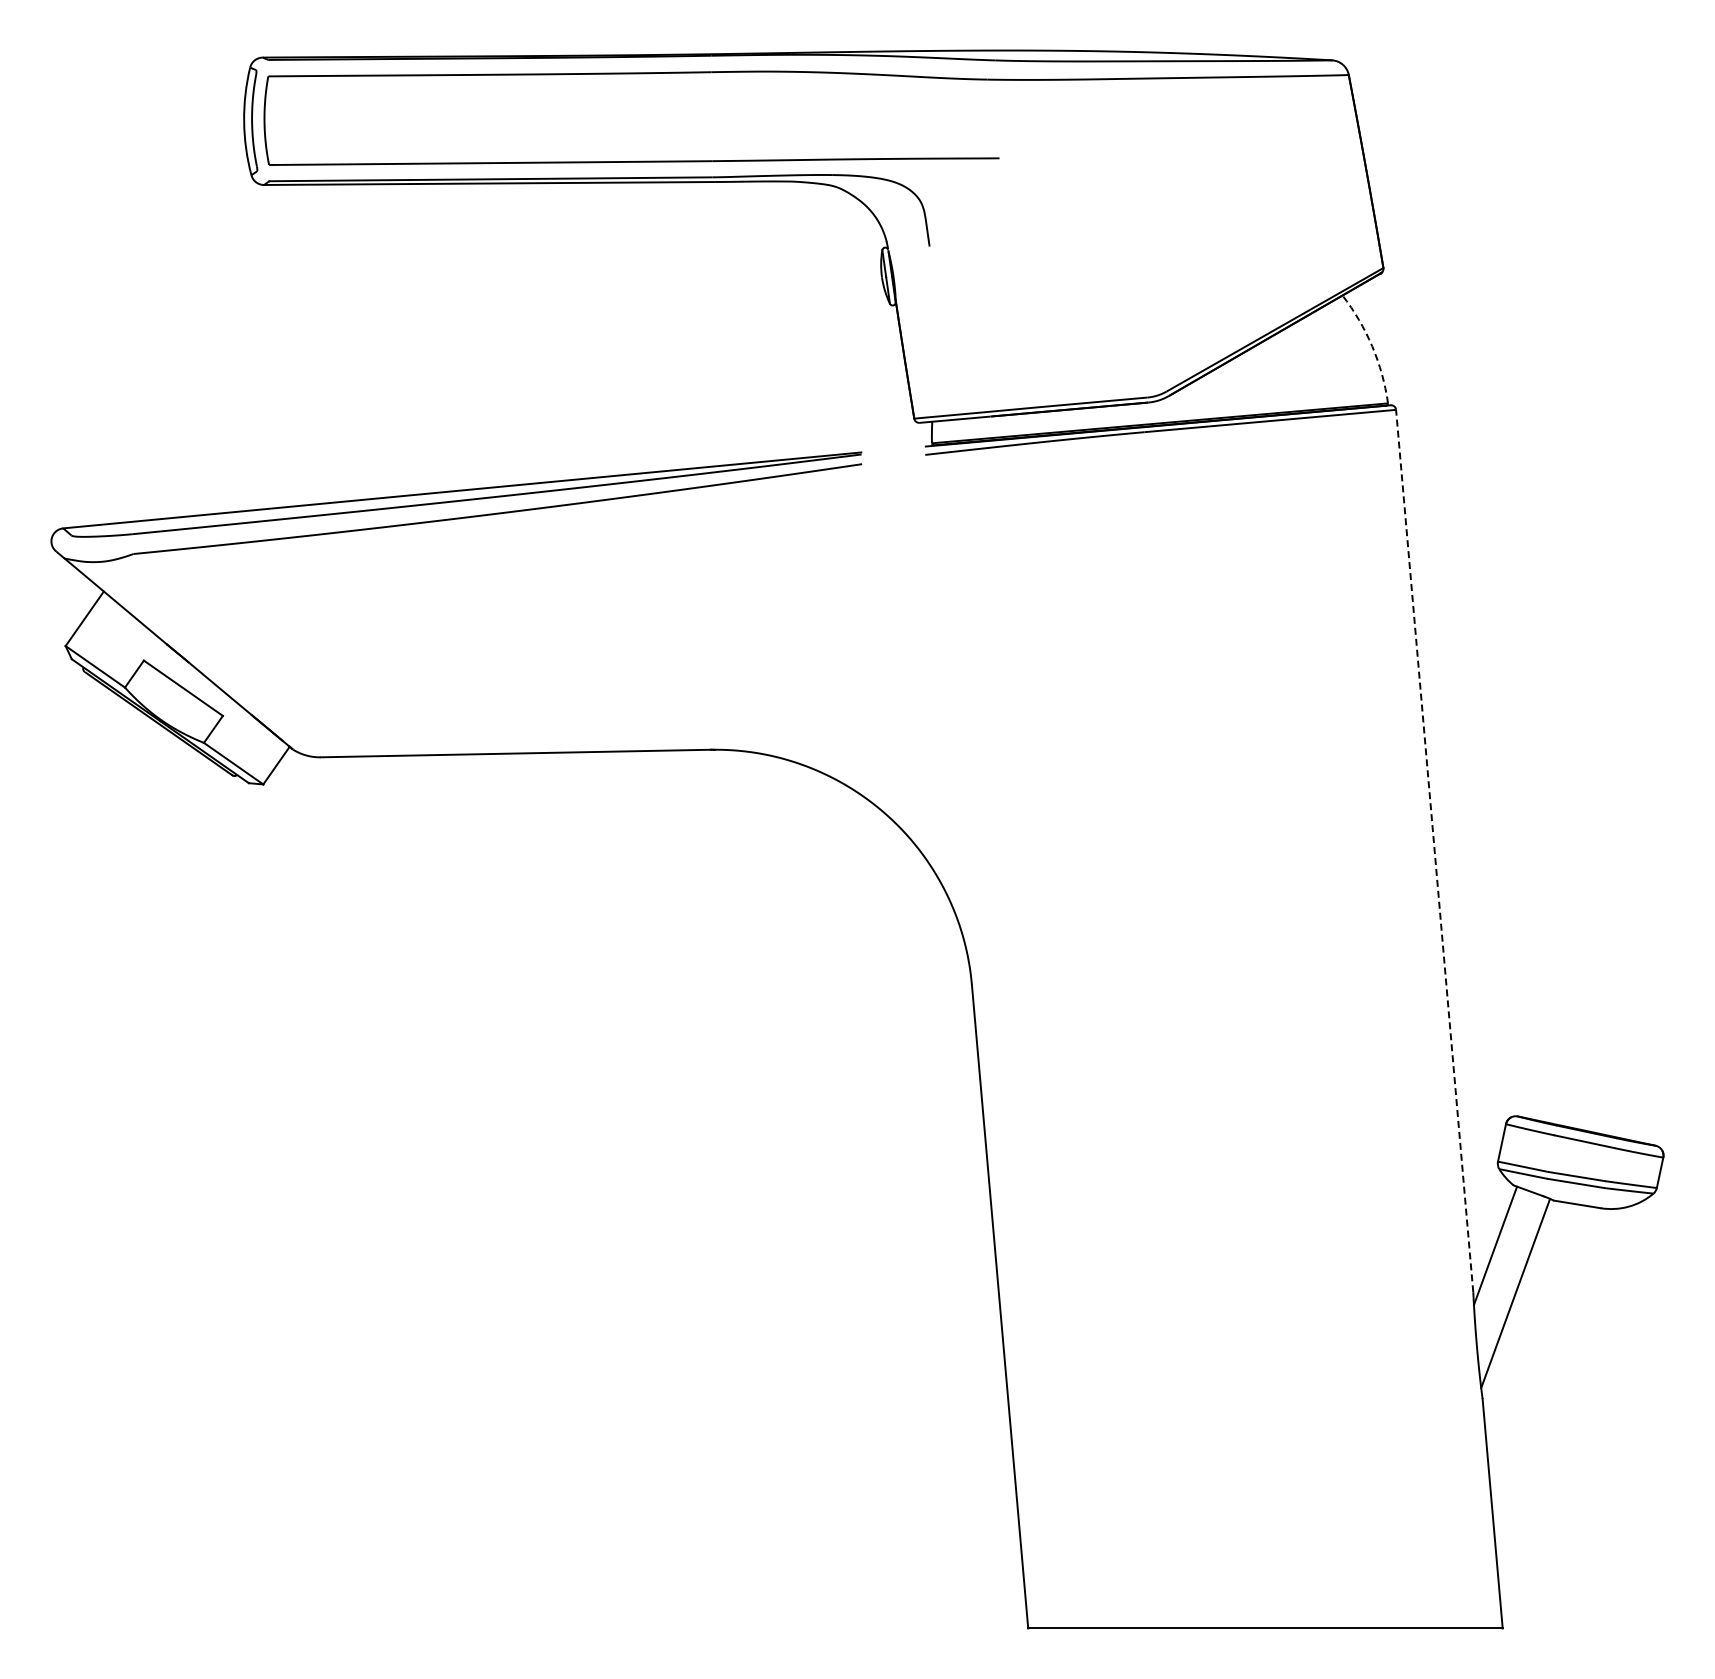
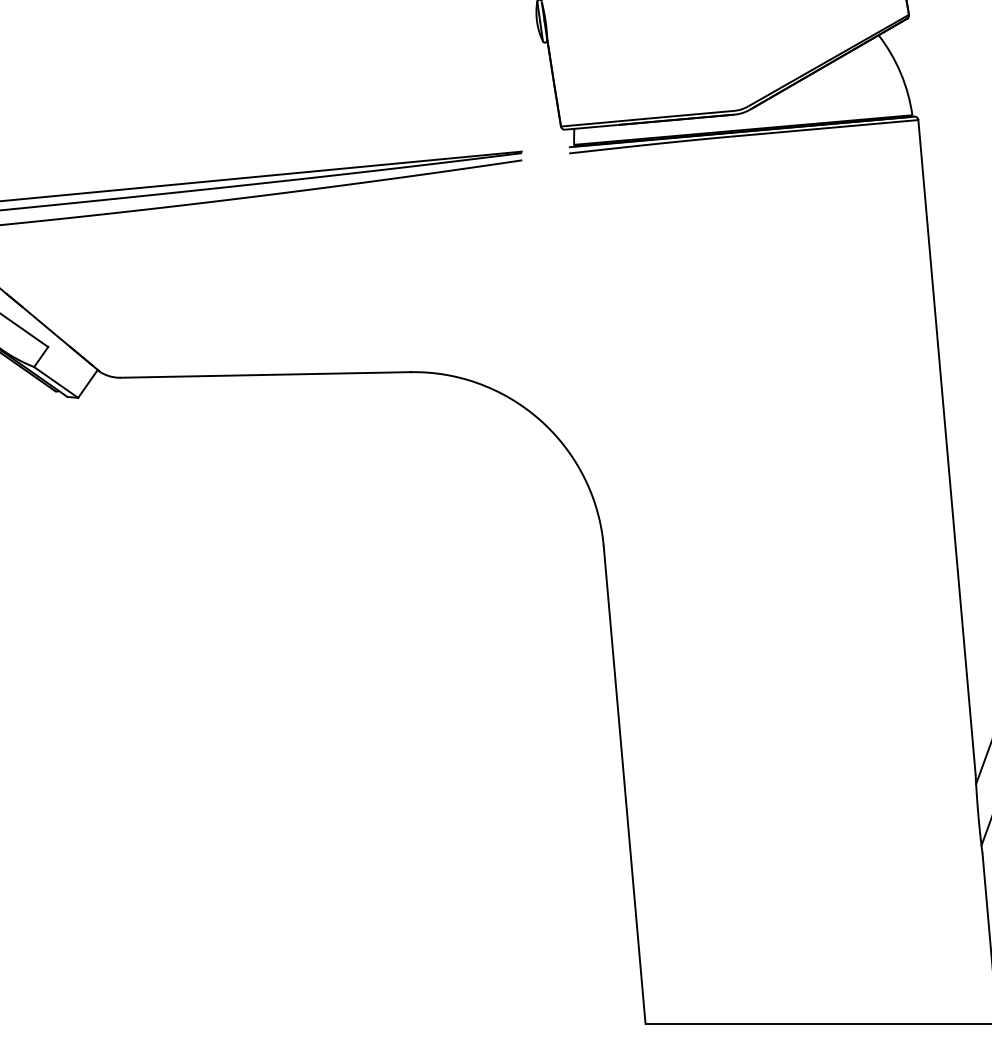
arc: (1372, 346) -> (900, 73), dashed -> solid
line: (1434, 851) -> (946, 447), dashed -> solid

